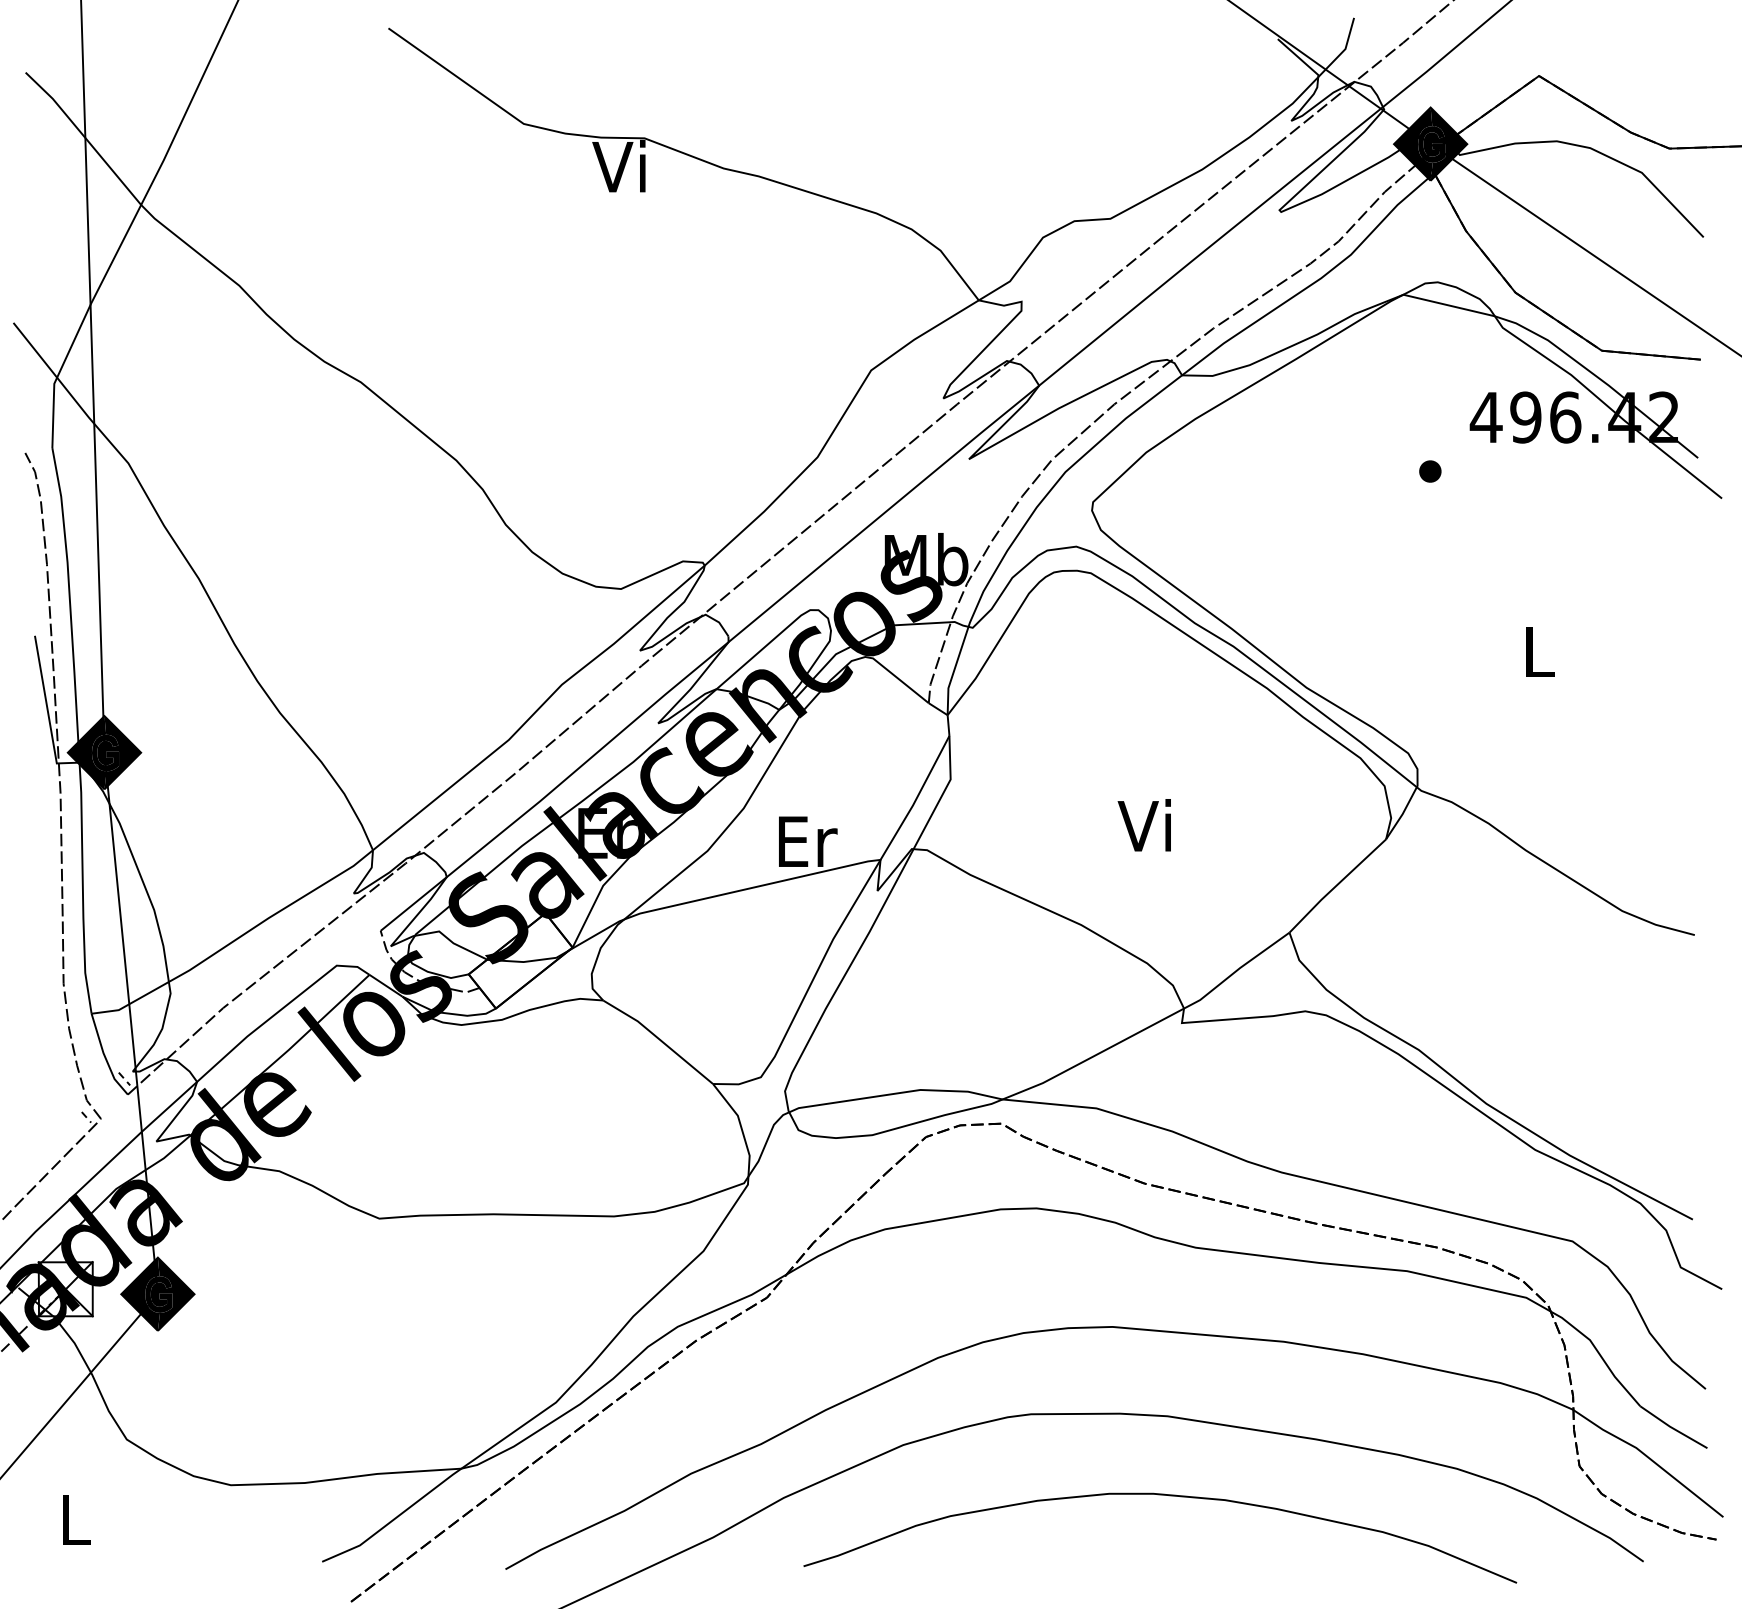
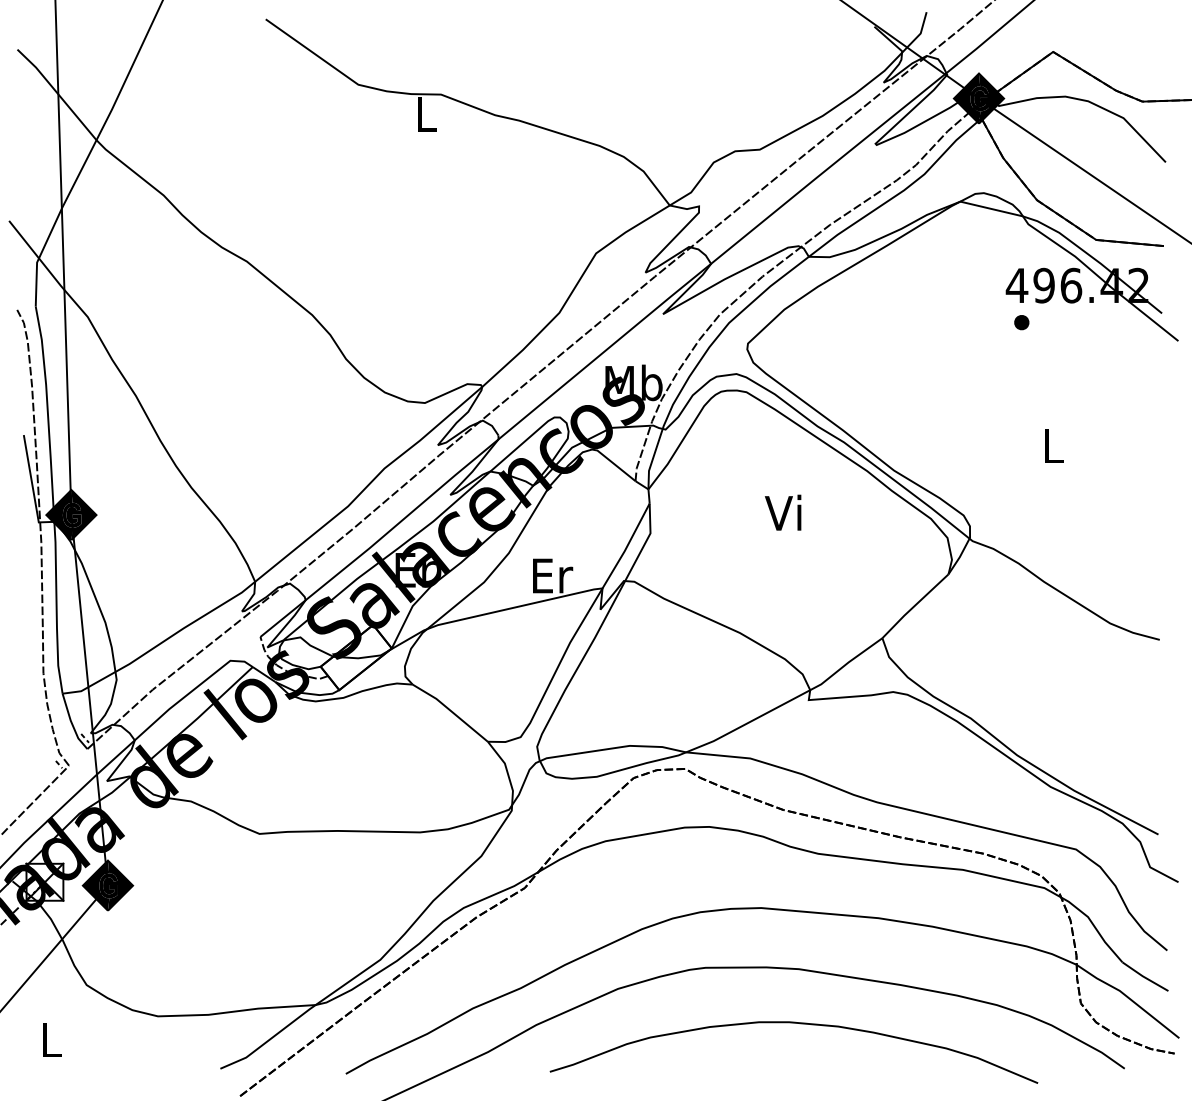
text: (618, 165) -> (423, 113), Vi -> L
part: (1429, 471) -> (1021, 322), moved
text: (1144, 824) -> (783, 512), moved

